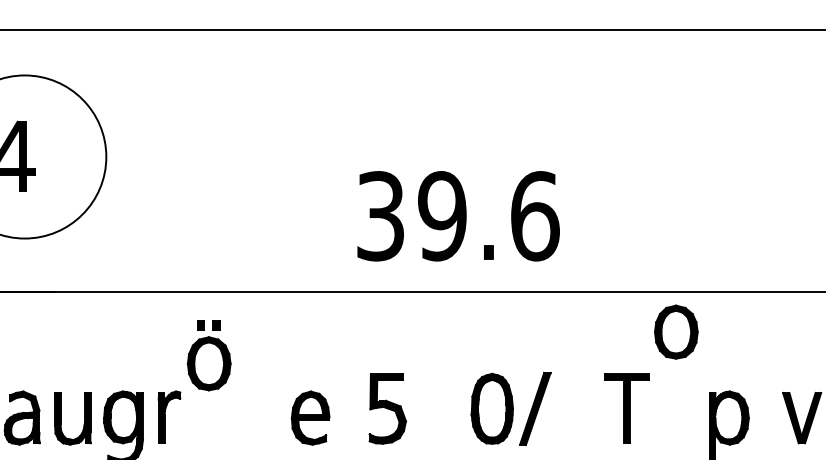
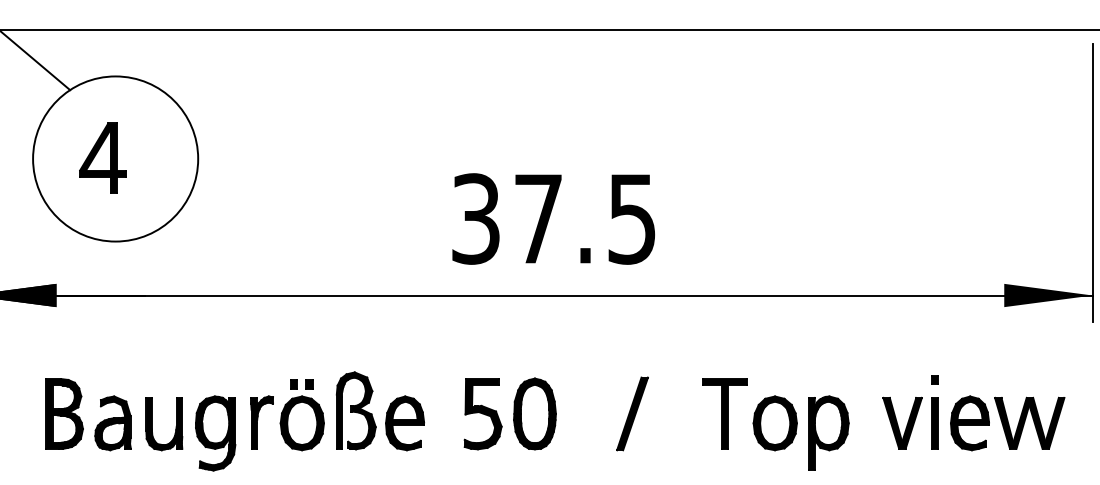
text: (488, 215) -> (585, 218), 39.6 -> 37.5
part: (675, 332) -> (774, 423), moved
part: (208, 356) -> (301, 415), moved
part: (261, 405) -> (355, 410), added
part: (491, 408) -> (534, 413), moved

